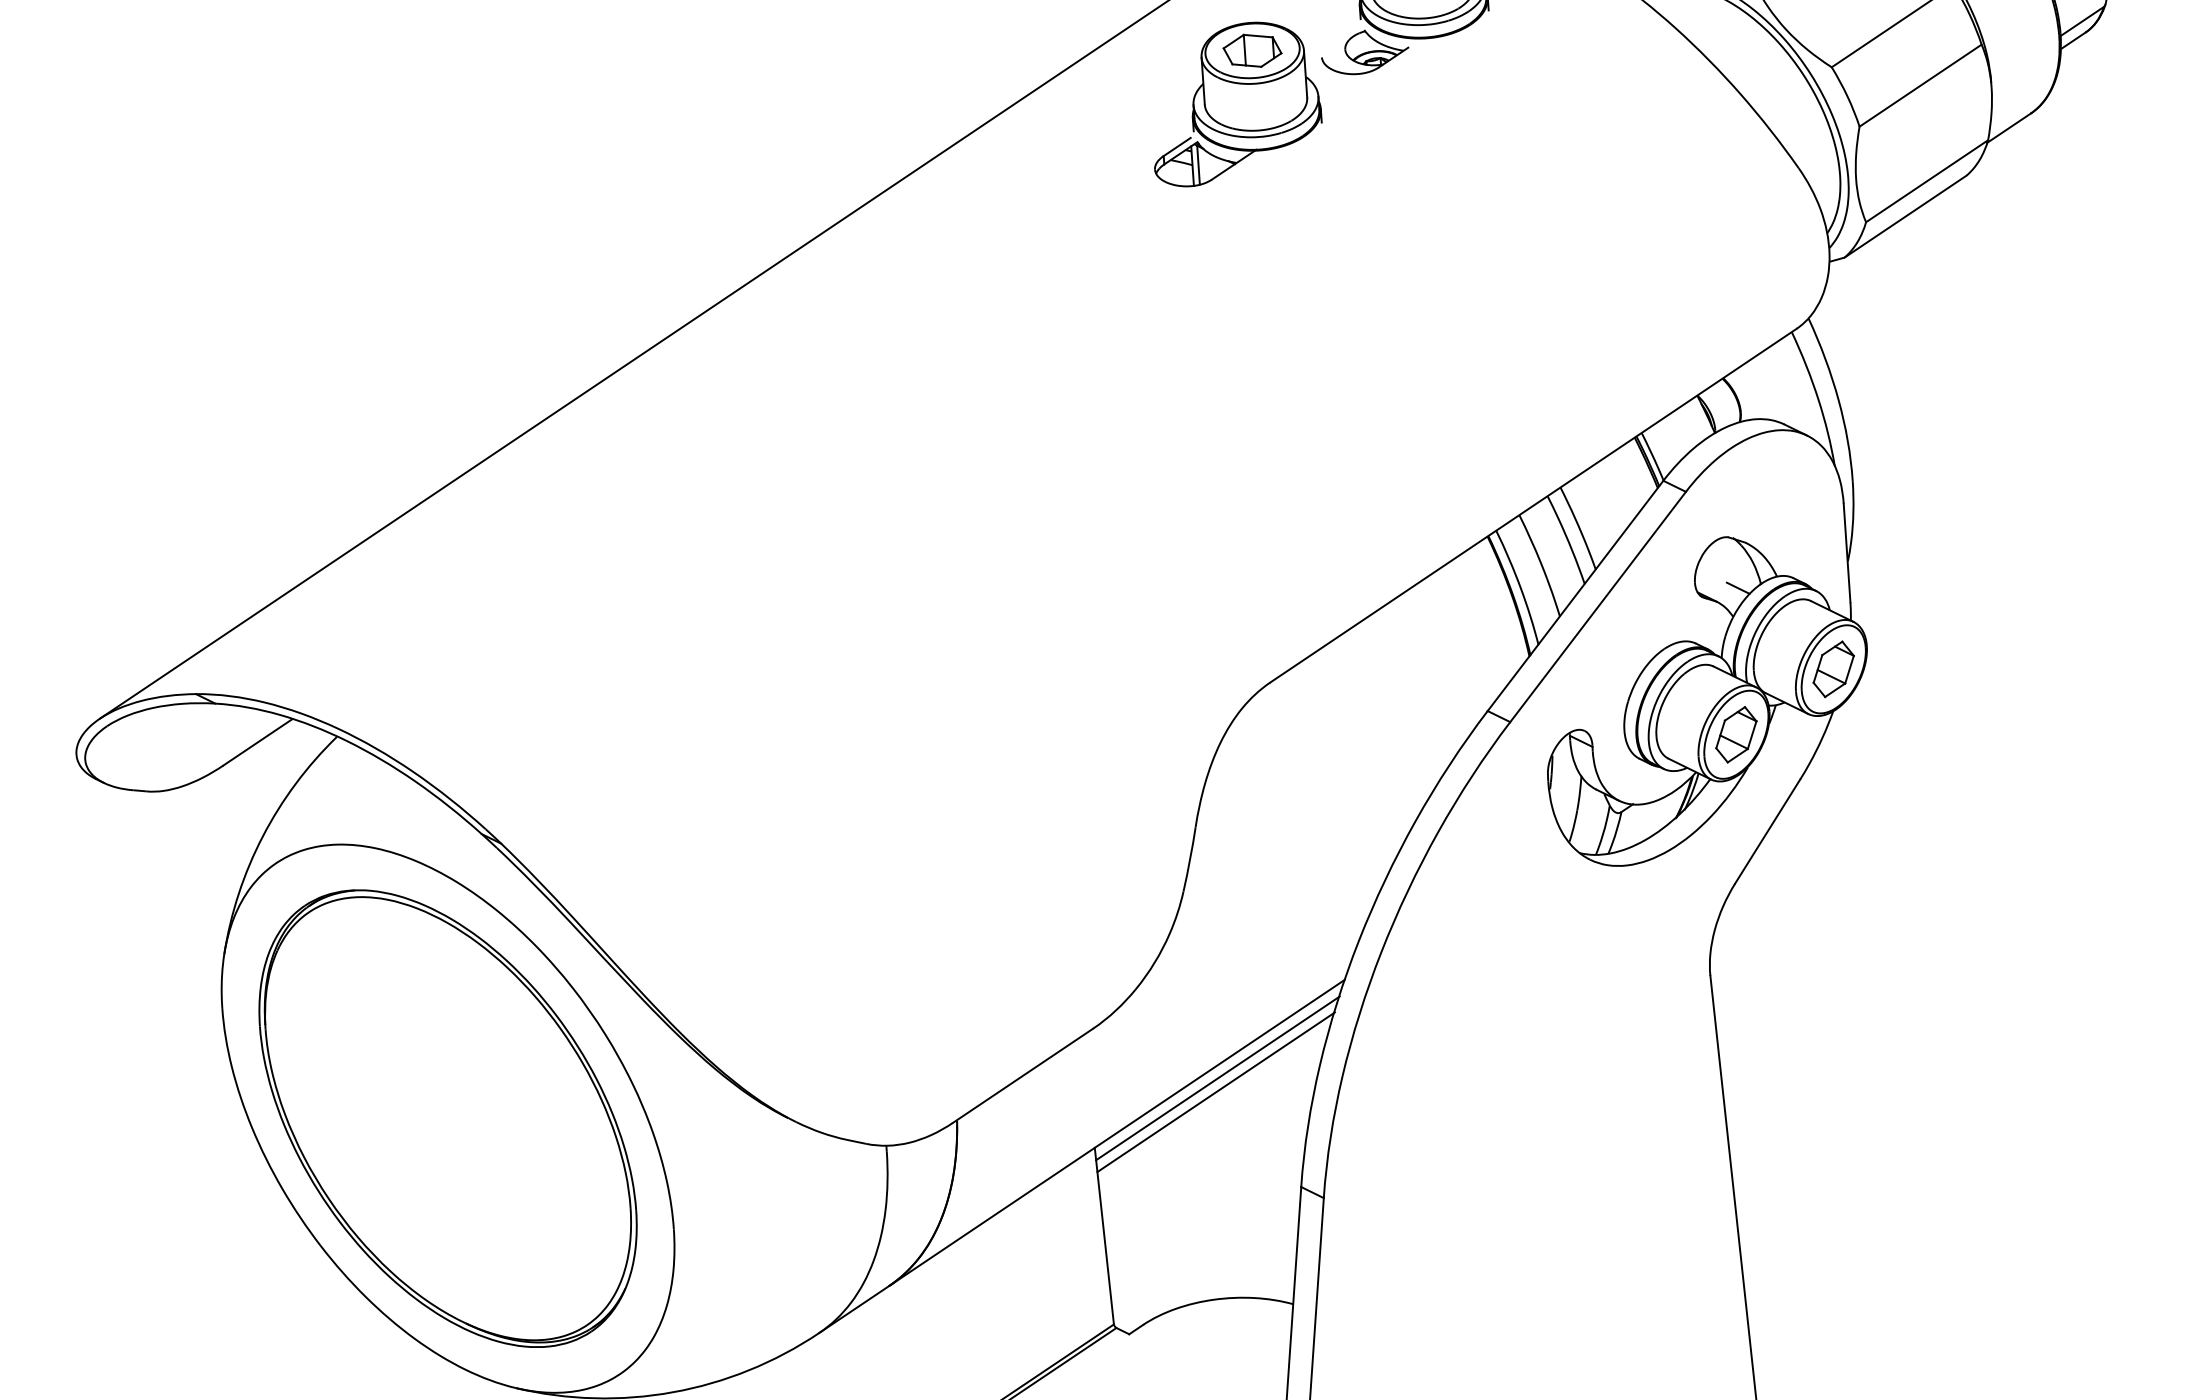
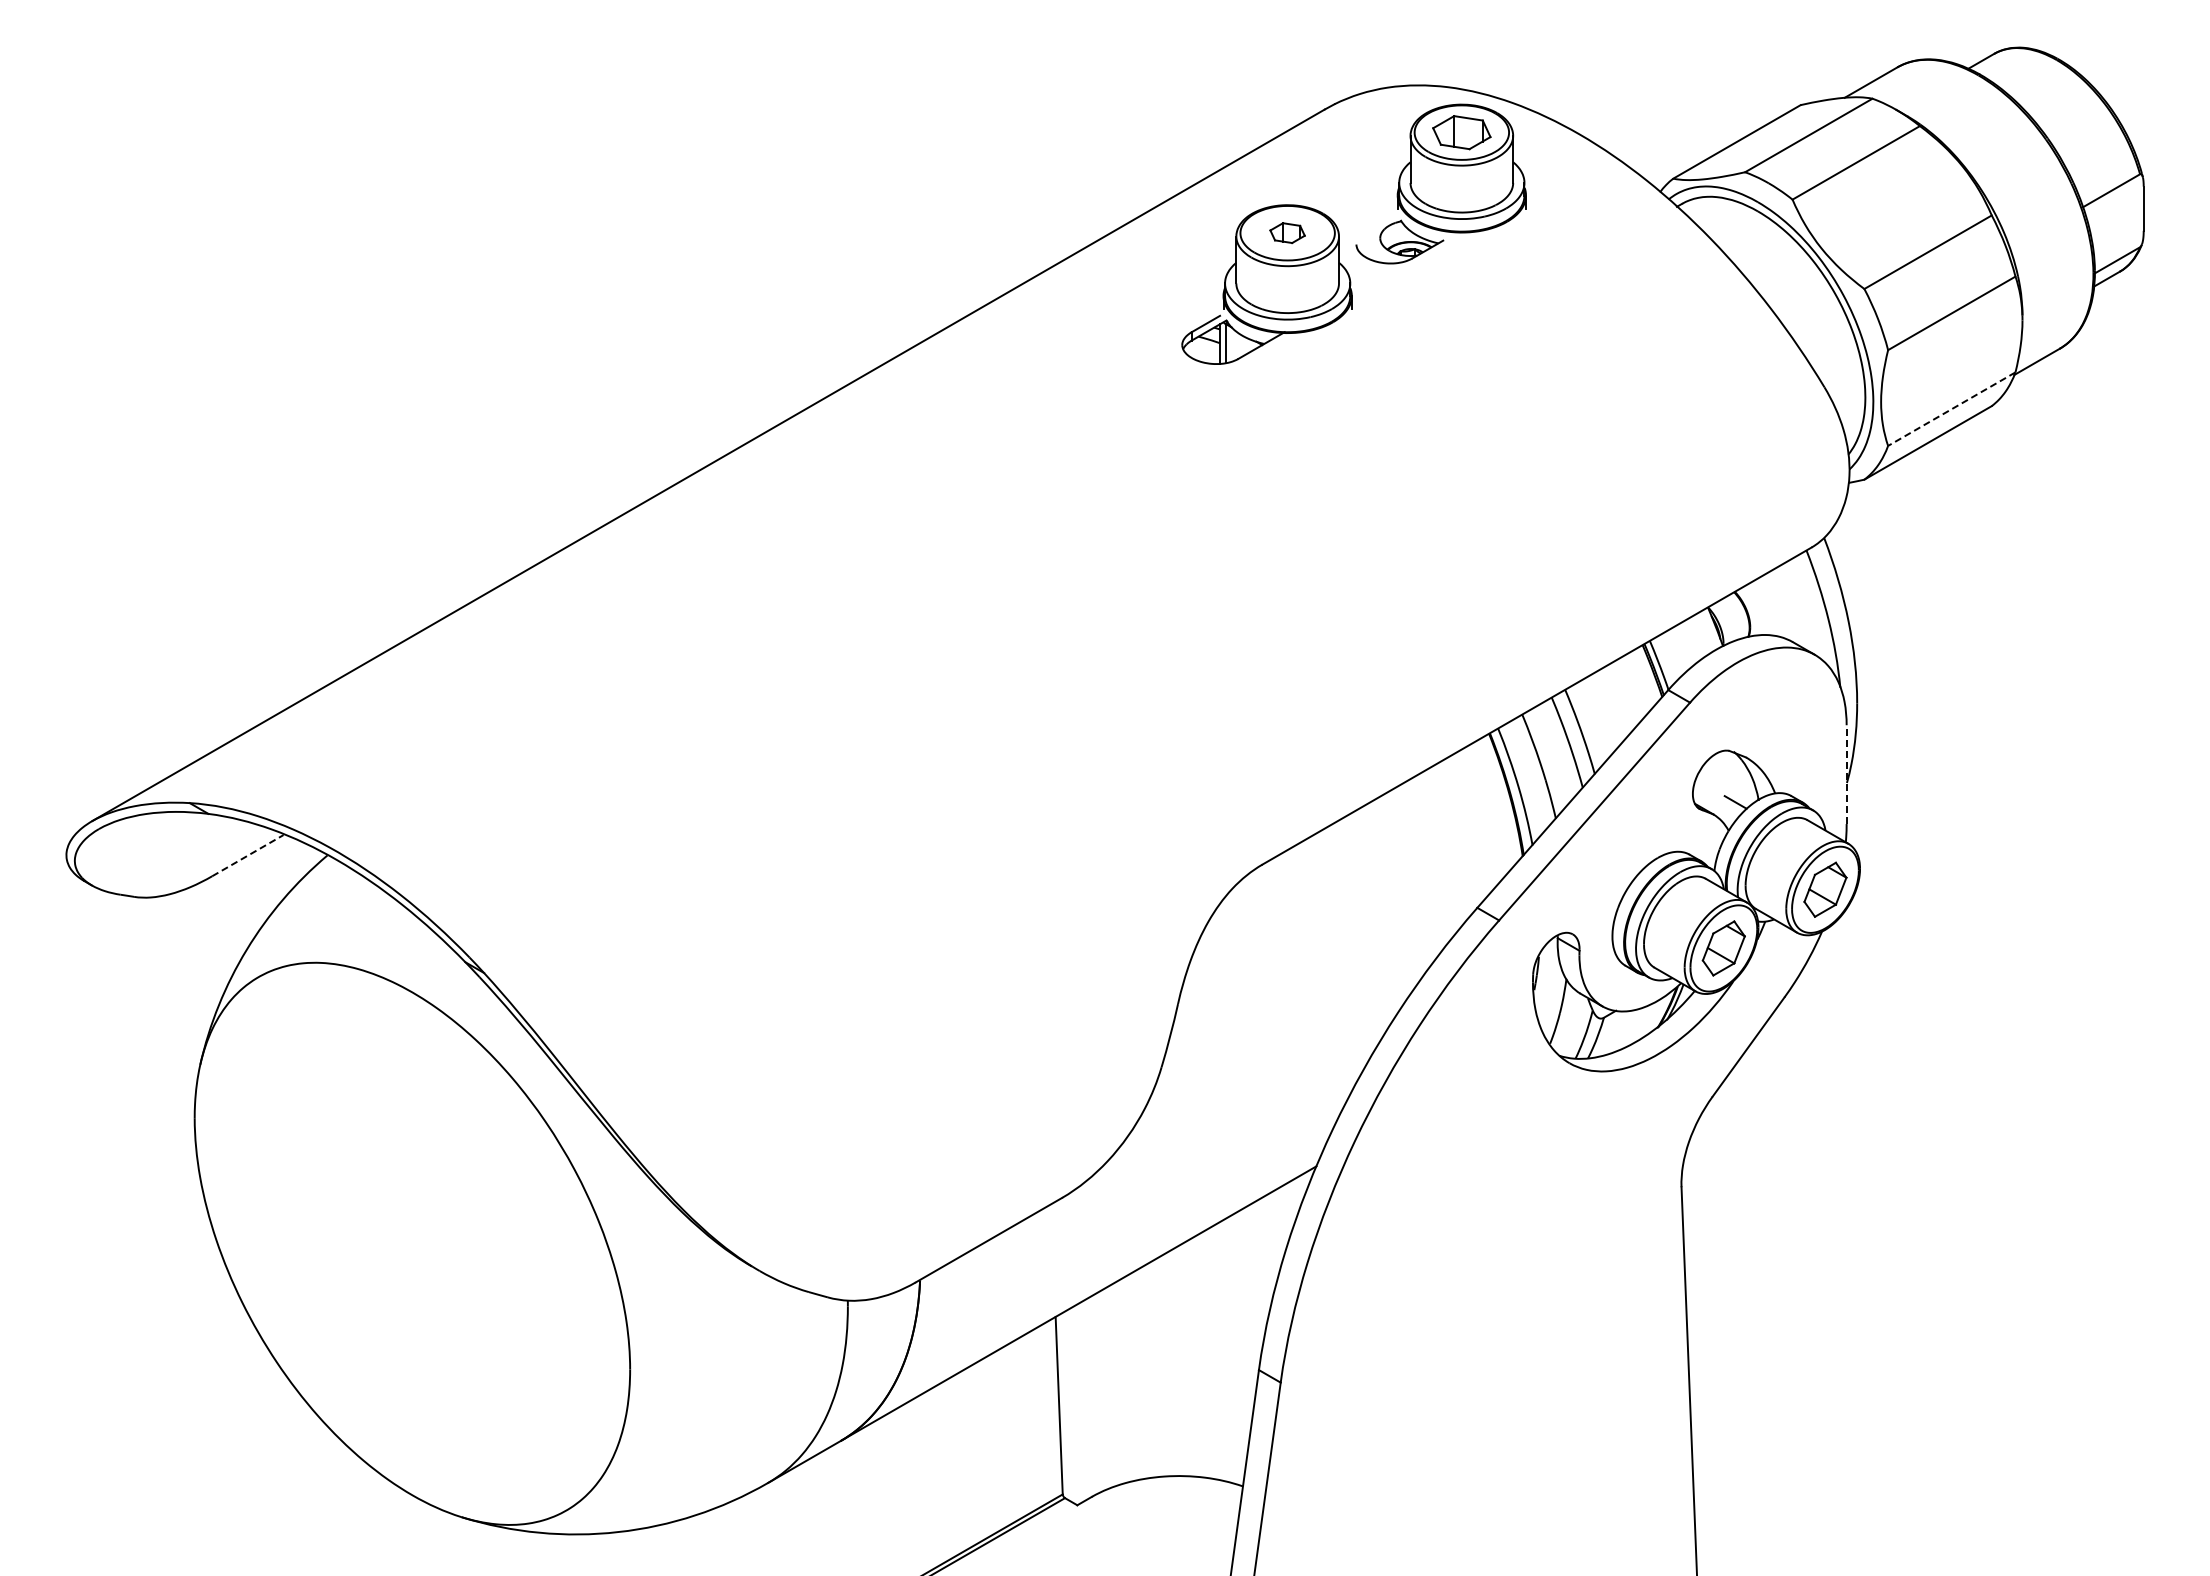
part: (1252, 50) -> (1287, 232), size x0.6
line: (1926, 181) -> (1951, 409), solid -> dashed
line: (1846, 552) -> (1846, 774), solid -> dashed
line: (258, 742) -> (248, 855), solid -> dashed
line: (1218, 1077) -> (1183, 1255), removed
line: (1216, 1092) -> (1180, 1269), removed
part: (448, 1118) -> (412, 1243), removed

